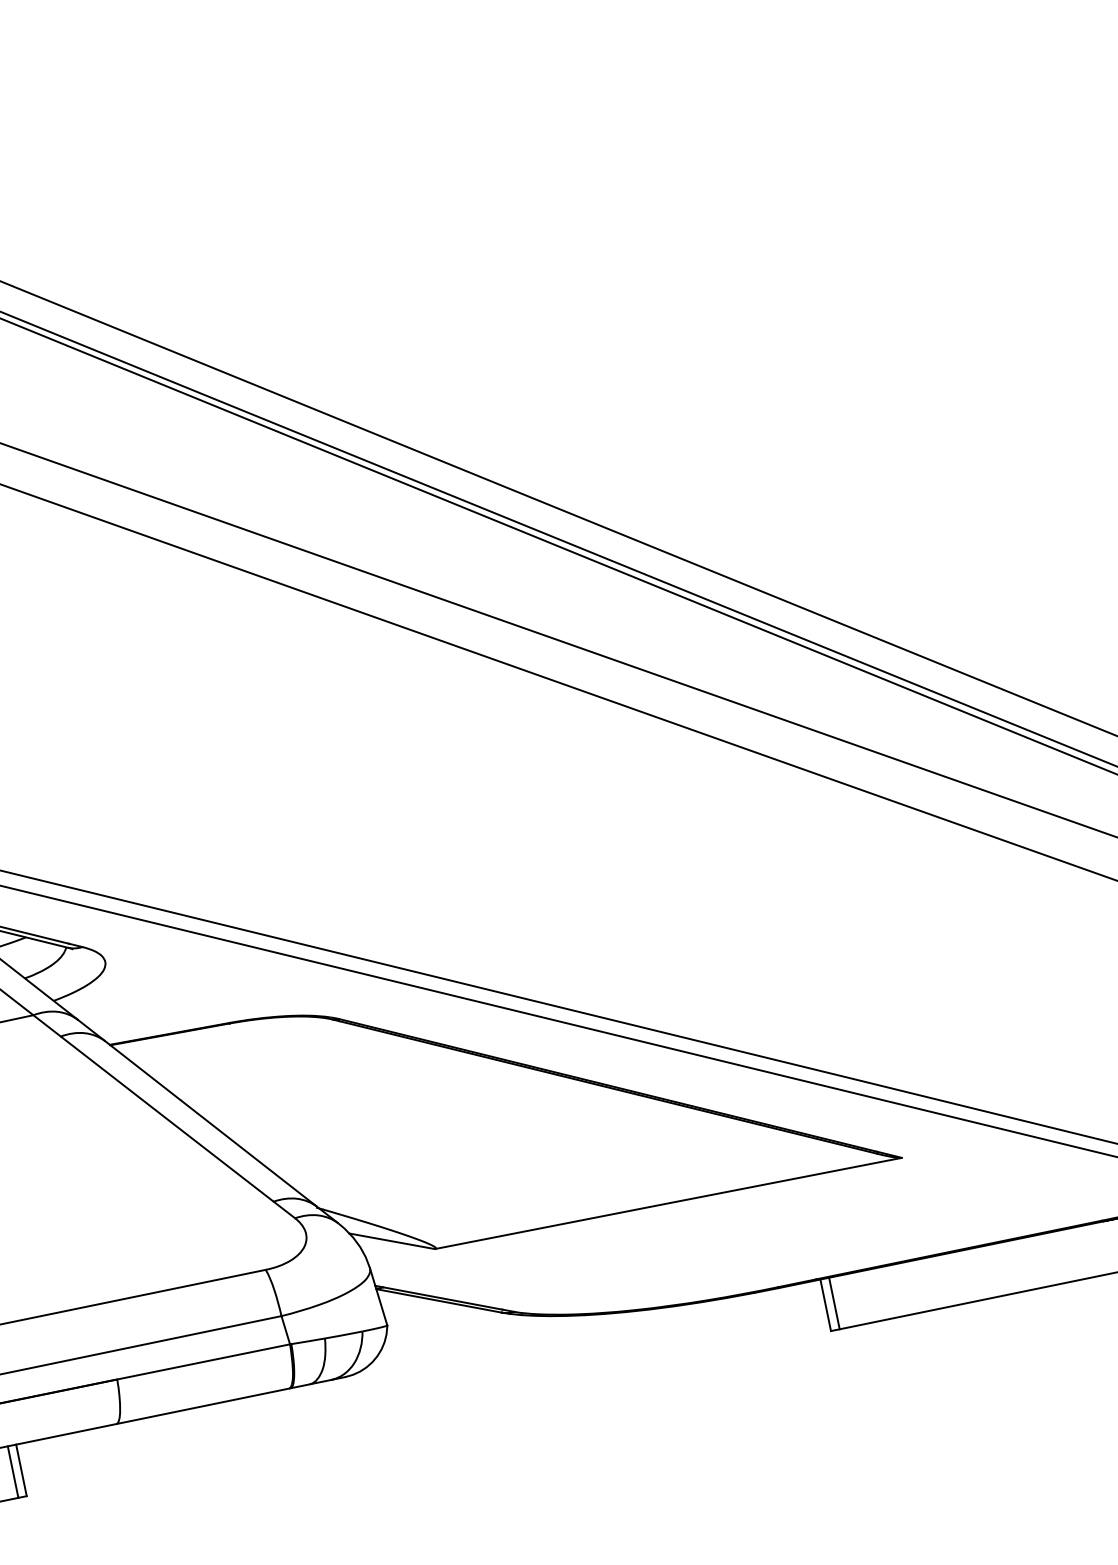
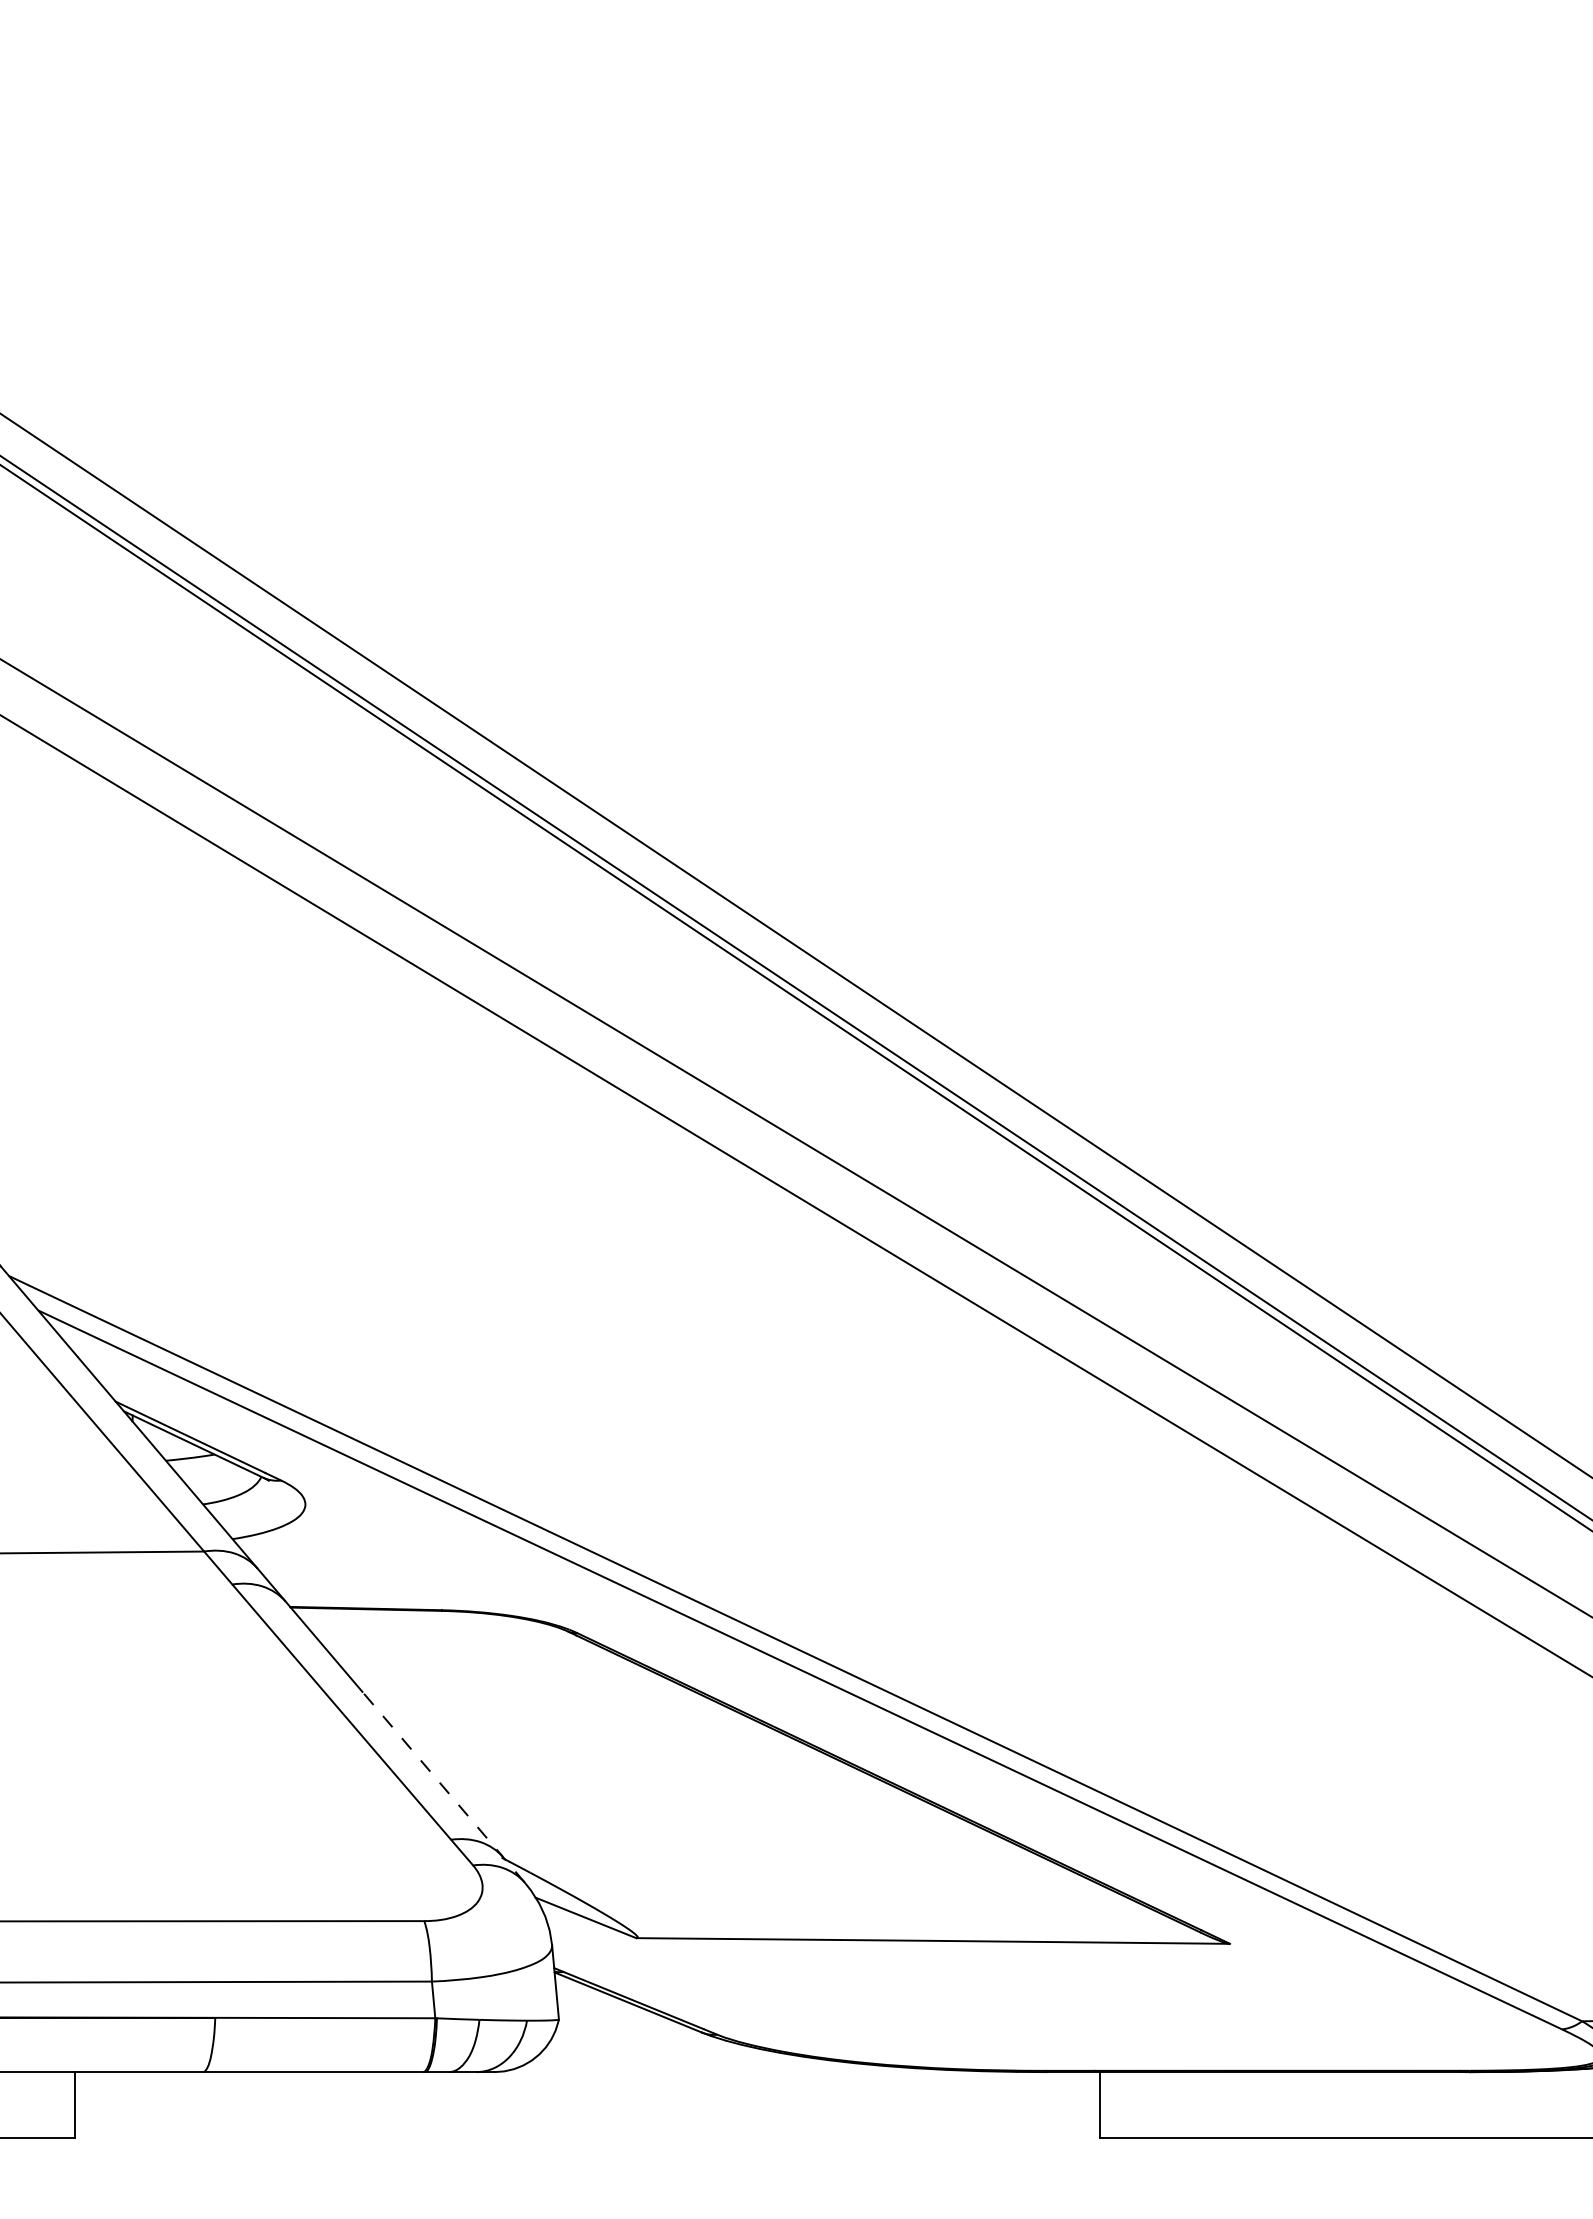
line: (259, 1161) -> (443, 1786), solid -> dashed
line: (834, 1303) -> (1110, 2104), removed
line: (12, 1471) -> (64, 2104), removed

